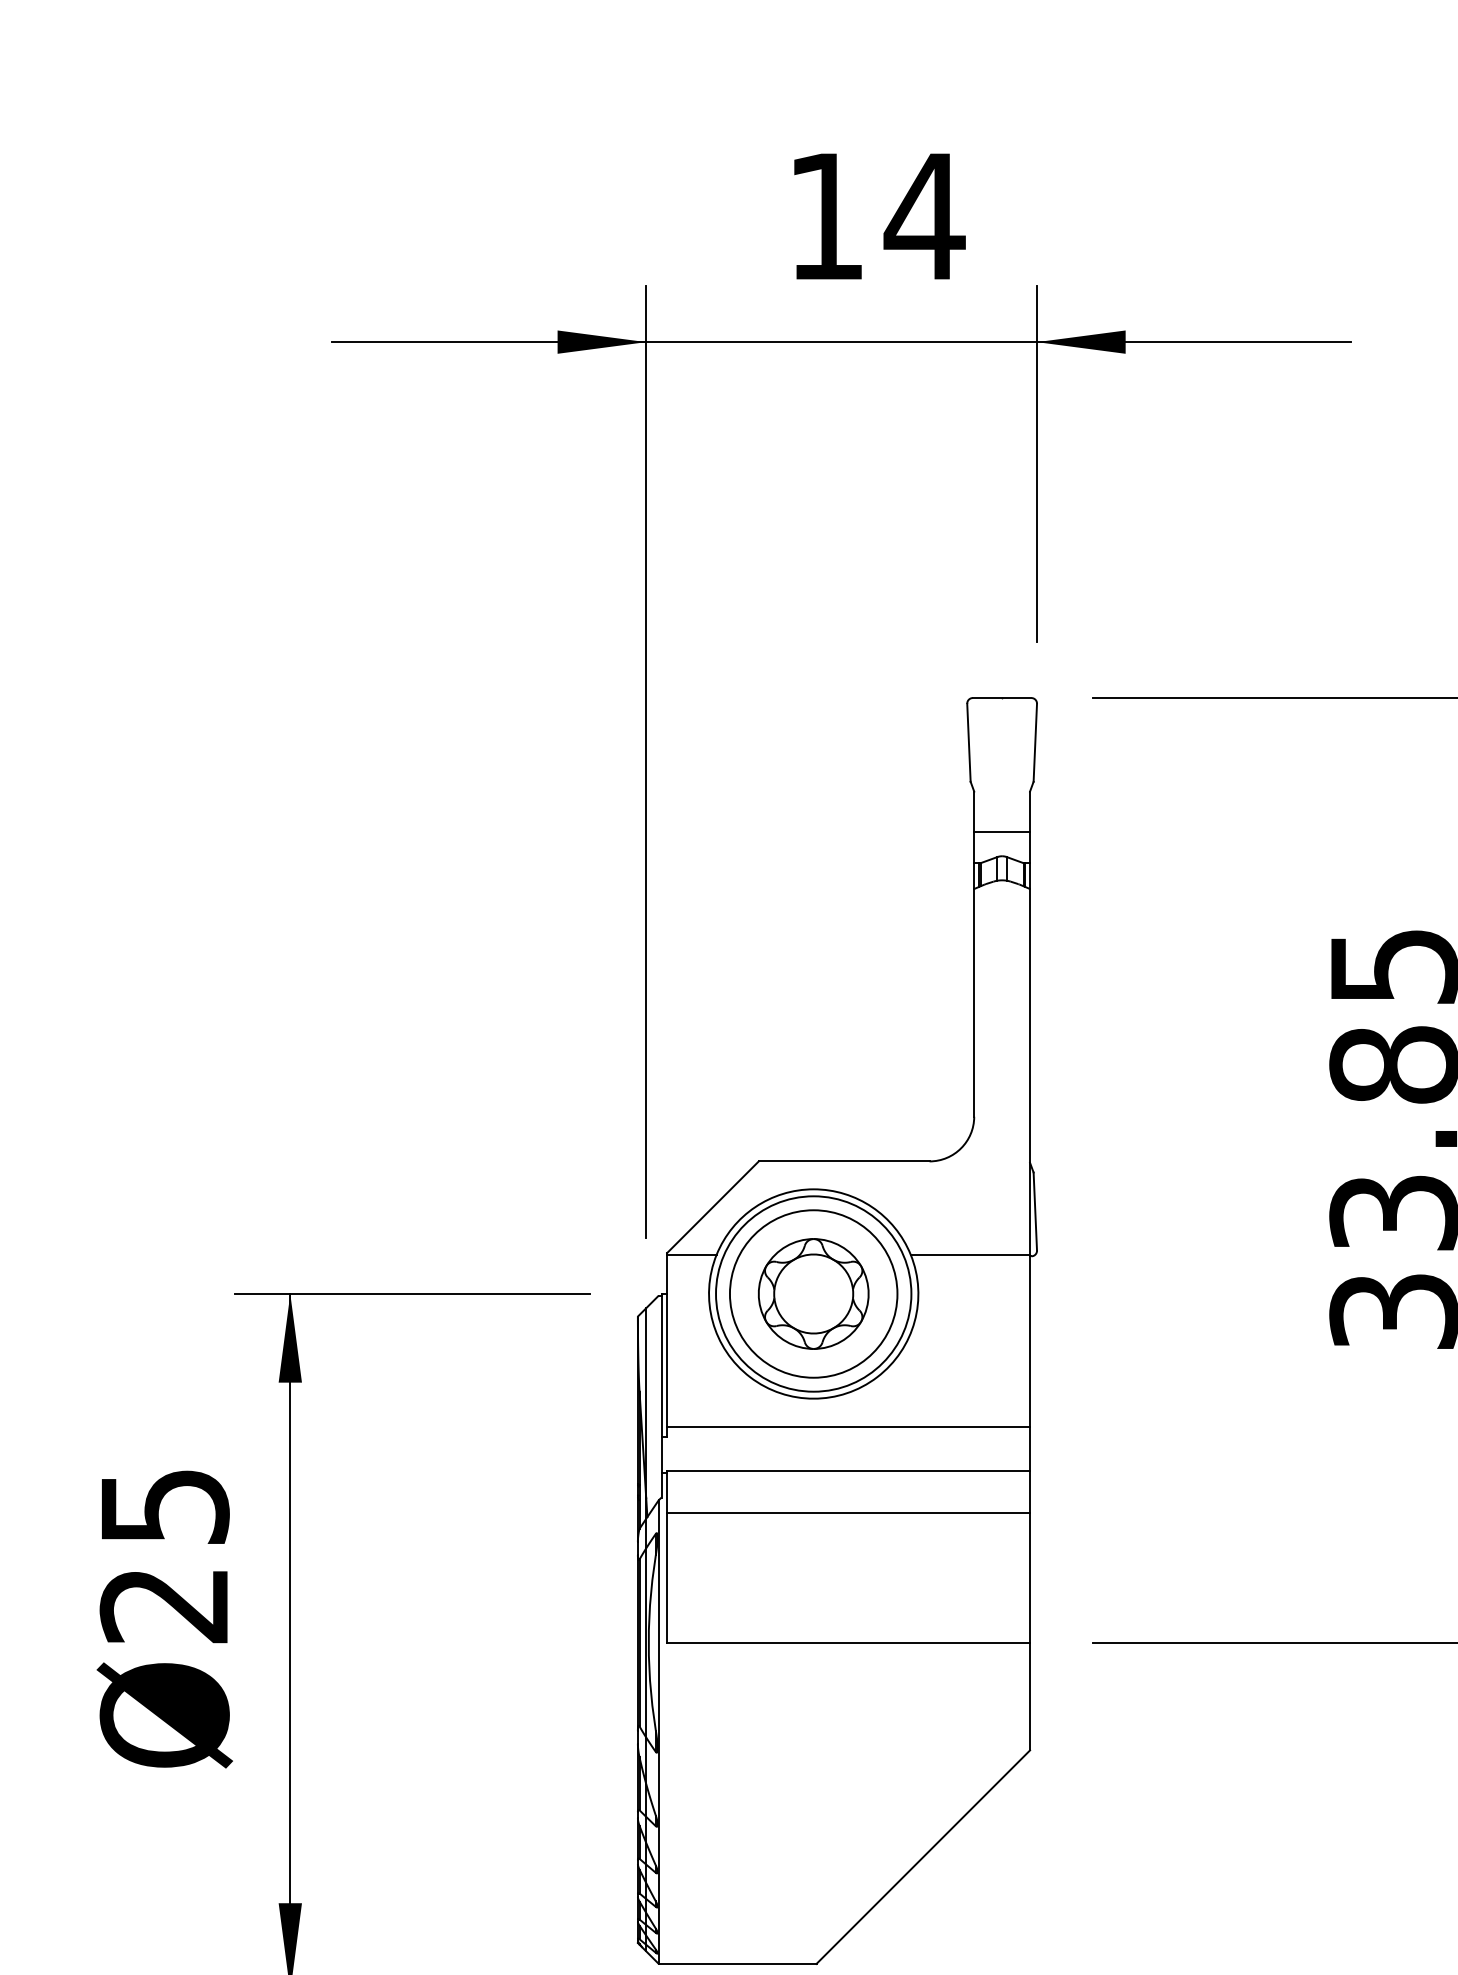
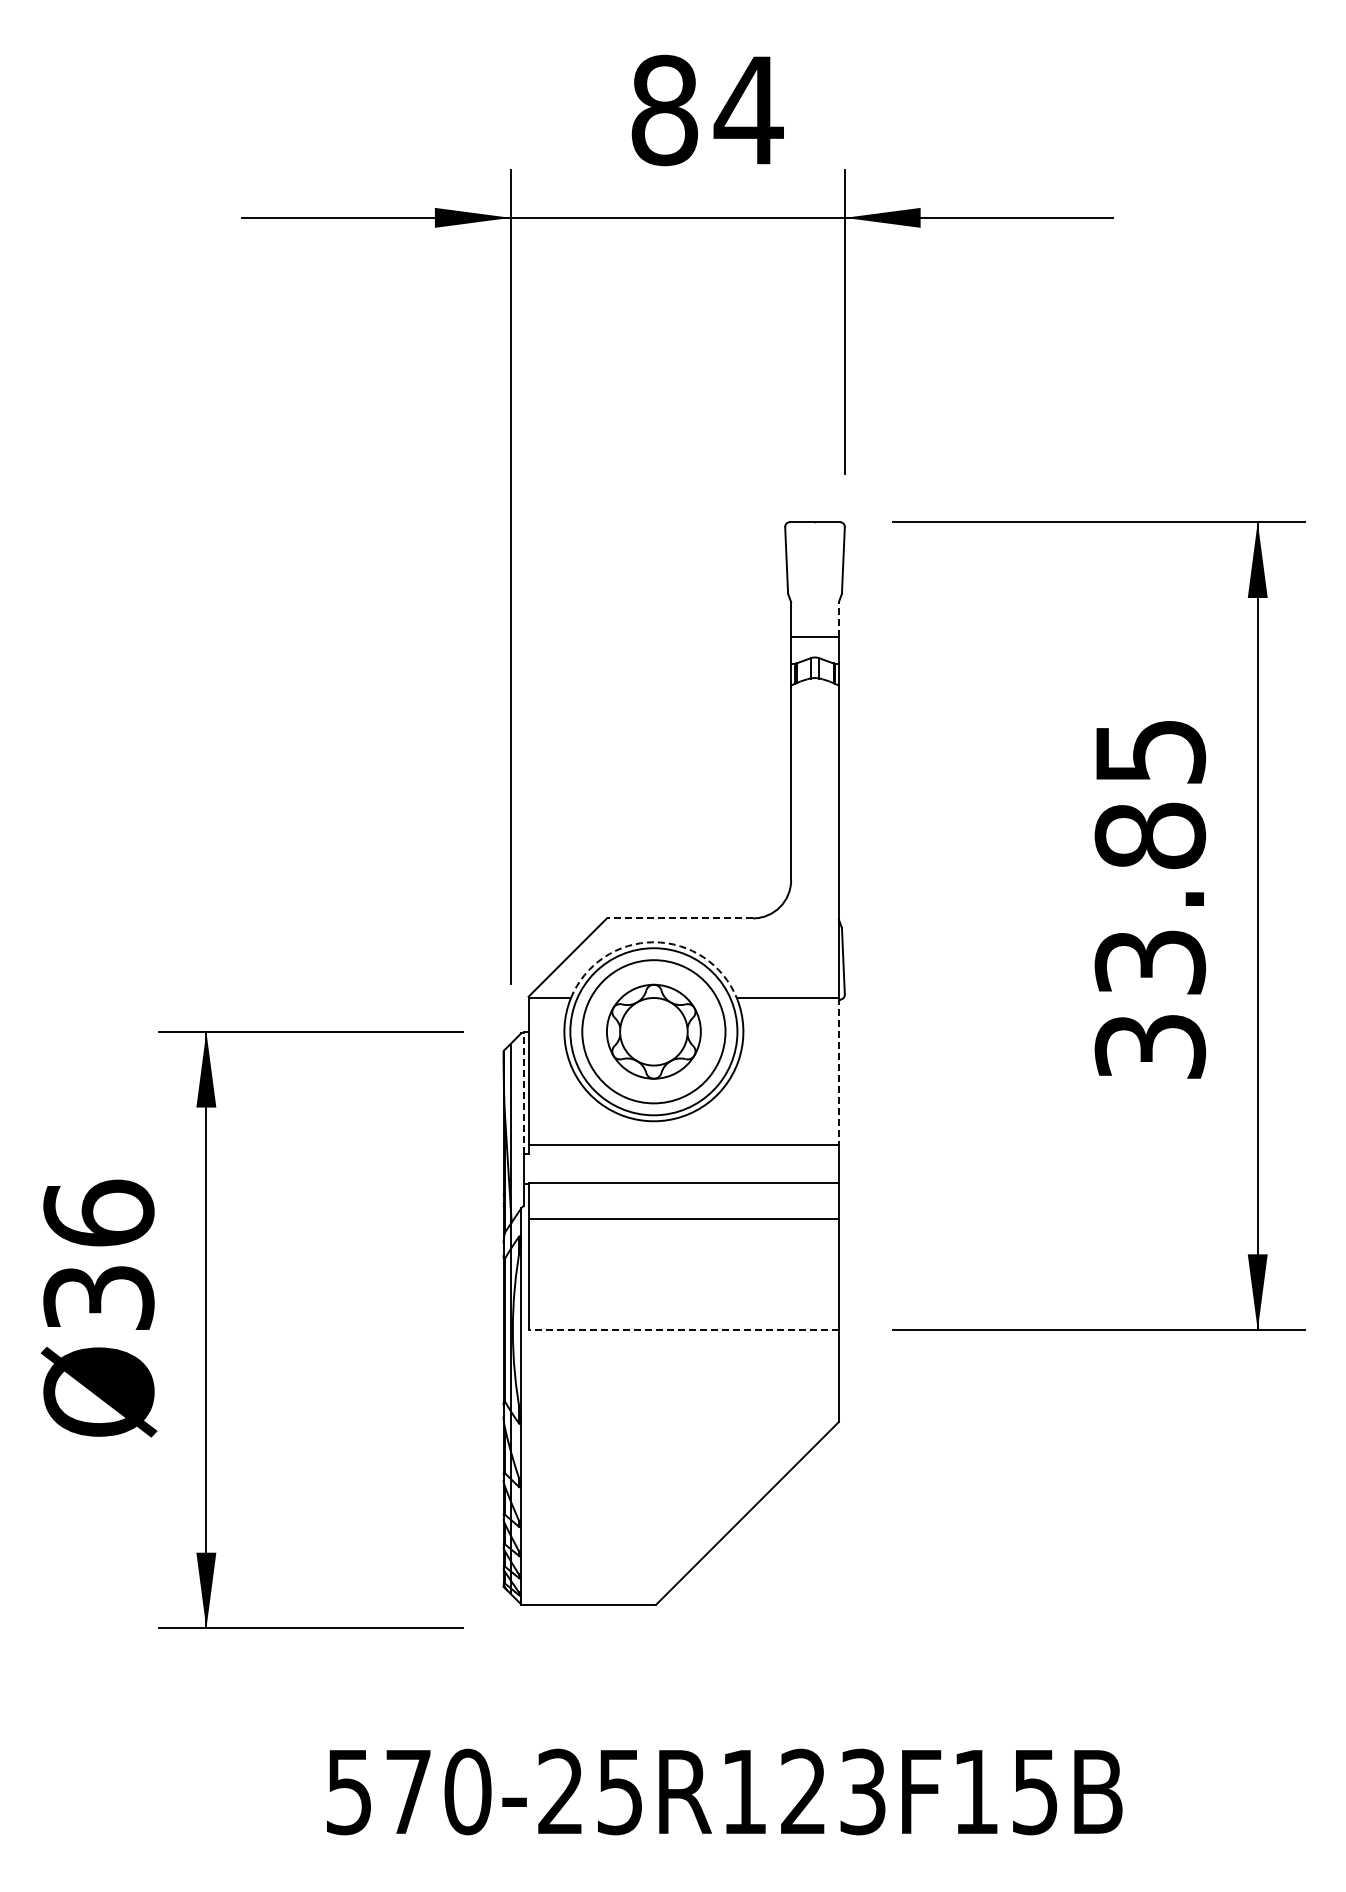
text: (826, 216) -> (664, 110), 14 -> 84
line: (1029, 810) -> (838, 618), solid -> dashed
line: (843, 1161) -> (679, 918), solid -> dashed
arc: (813, 1189) -> (653, 942), solid -> dashed
line: (1029, 1340) -> (838, 1071), solid -> dashed
line: (661, 1365) -> (523, 1092), solid -> dashed
text: (164, 1554) -> (98, 1254), Ø25 -> Ø36
line: (848, 1643) -> (683, 1330), solid -> dashed

